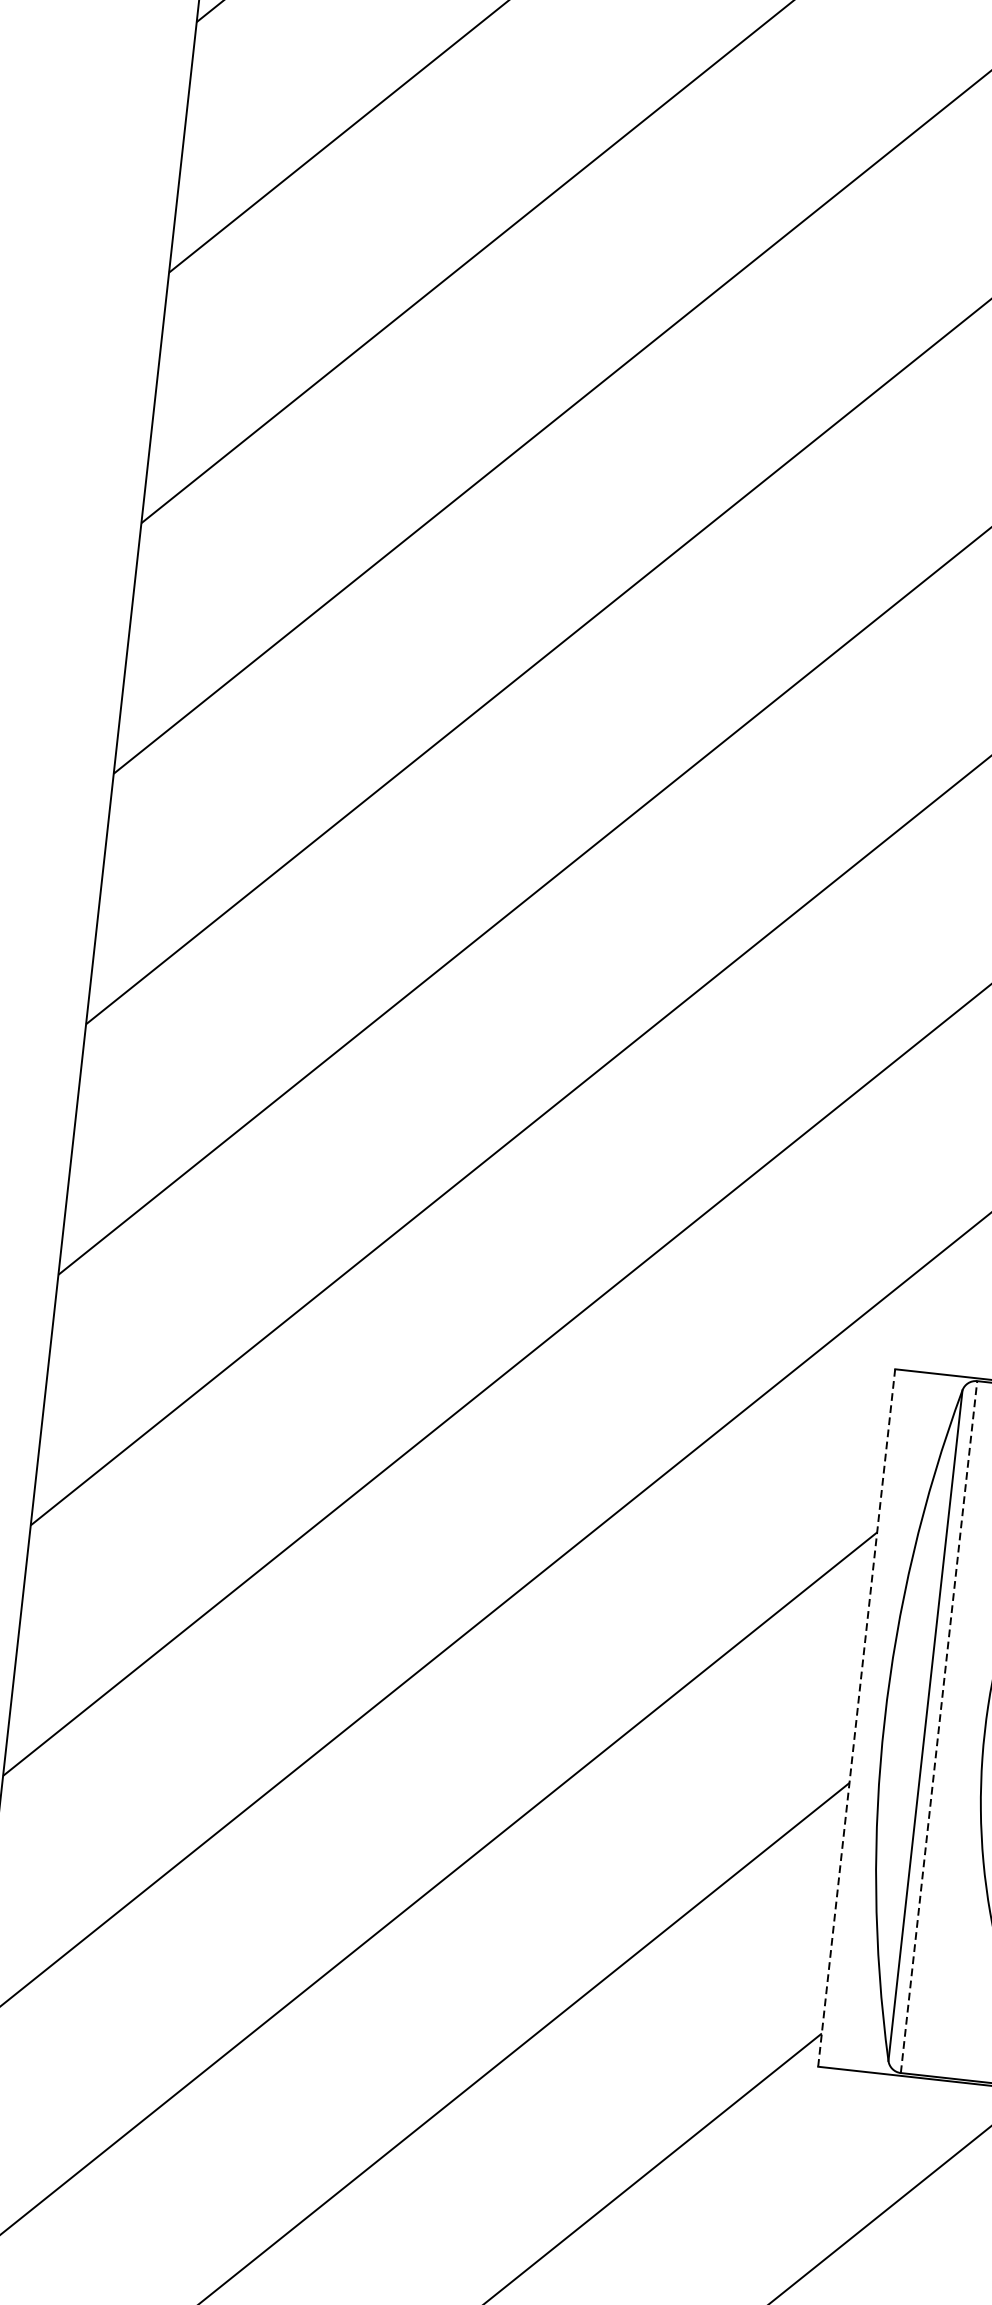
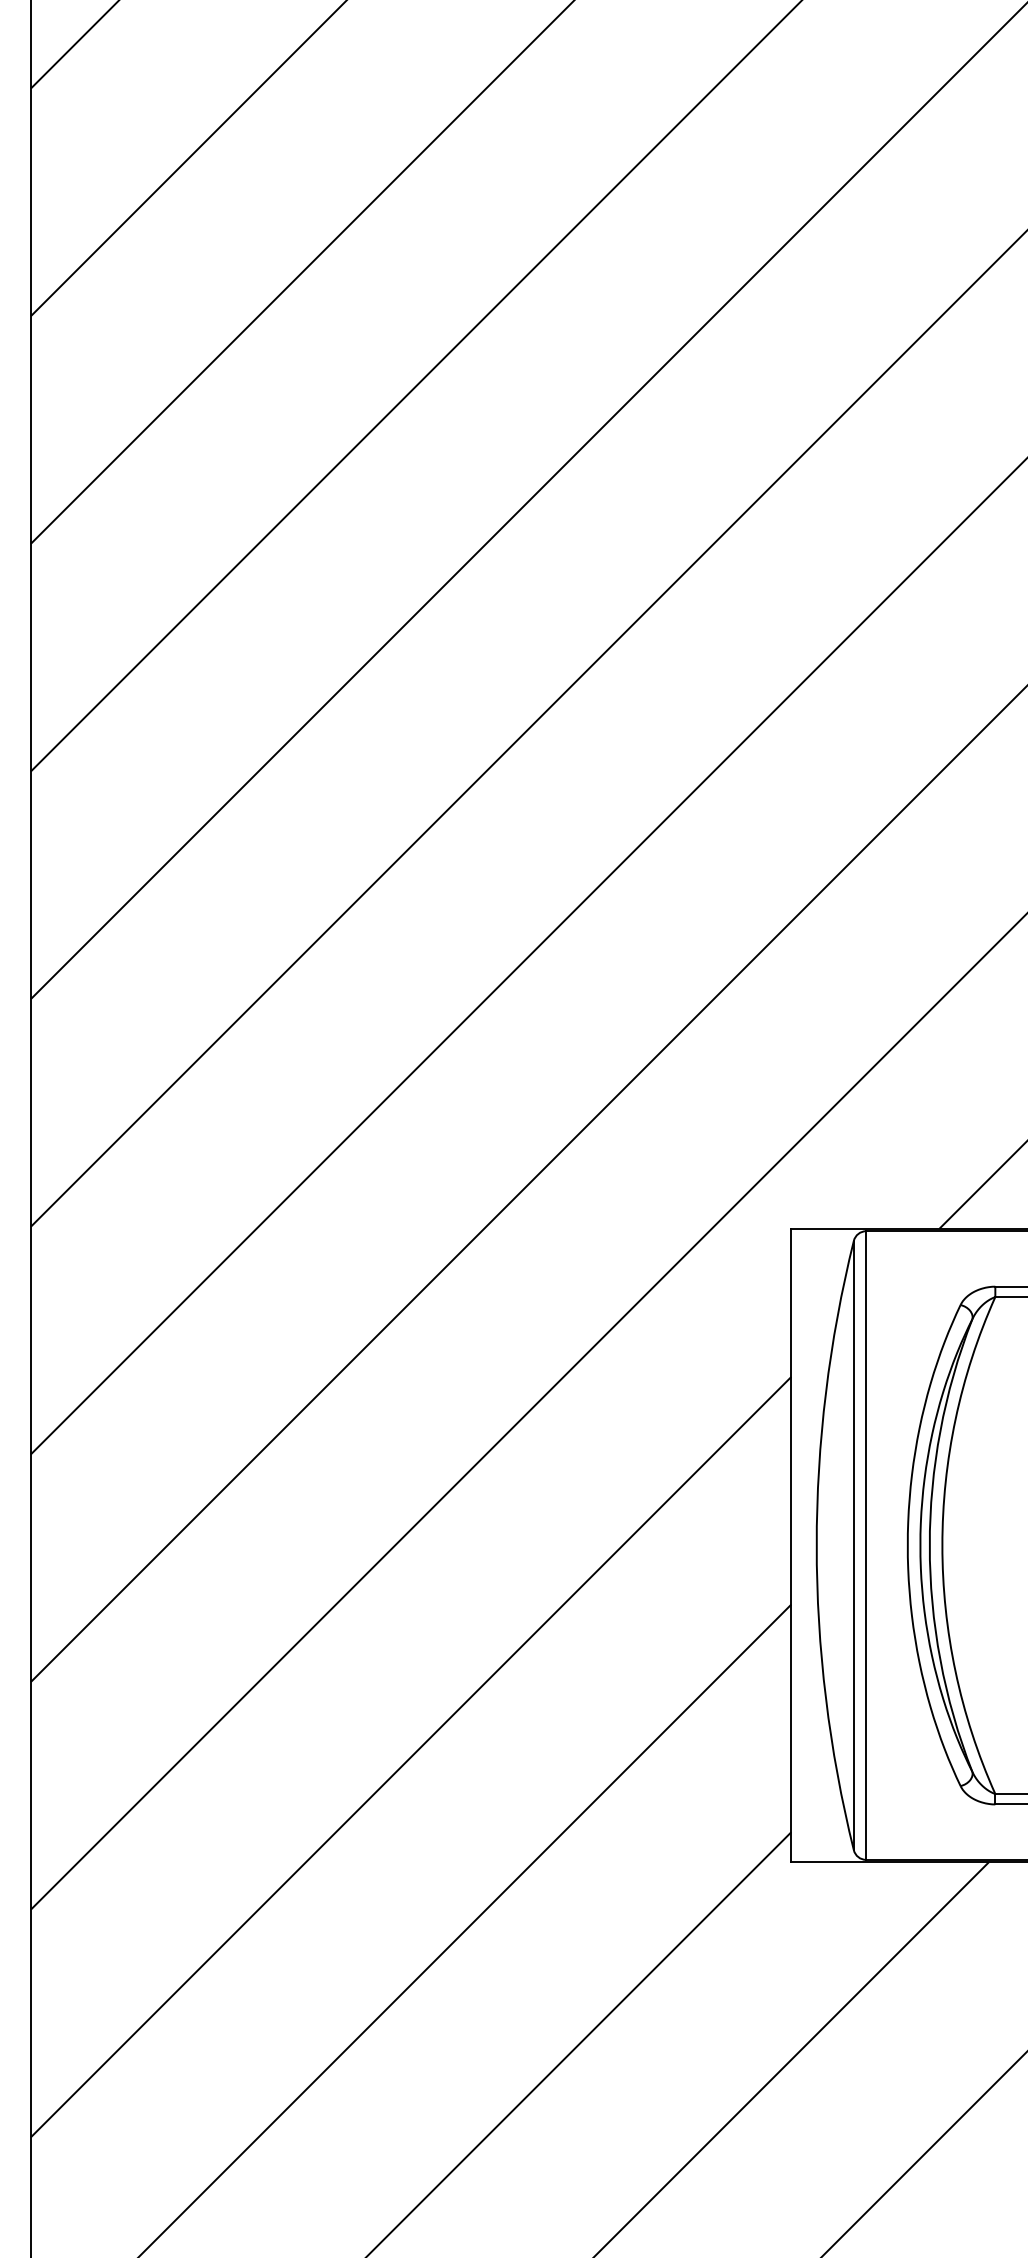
line: (856, 1717) -> (791, 1545), dashed -> solid
line: (939, 1727) -> (866, 1545), dashed -> solid

